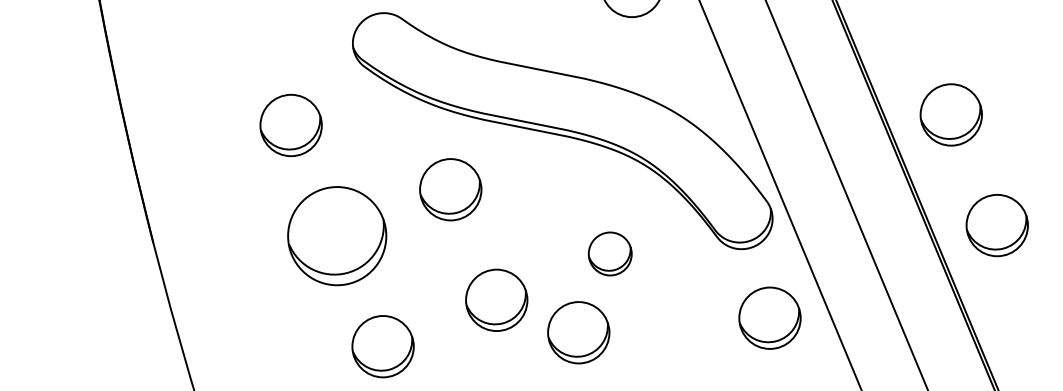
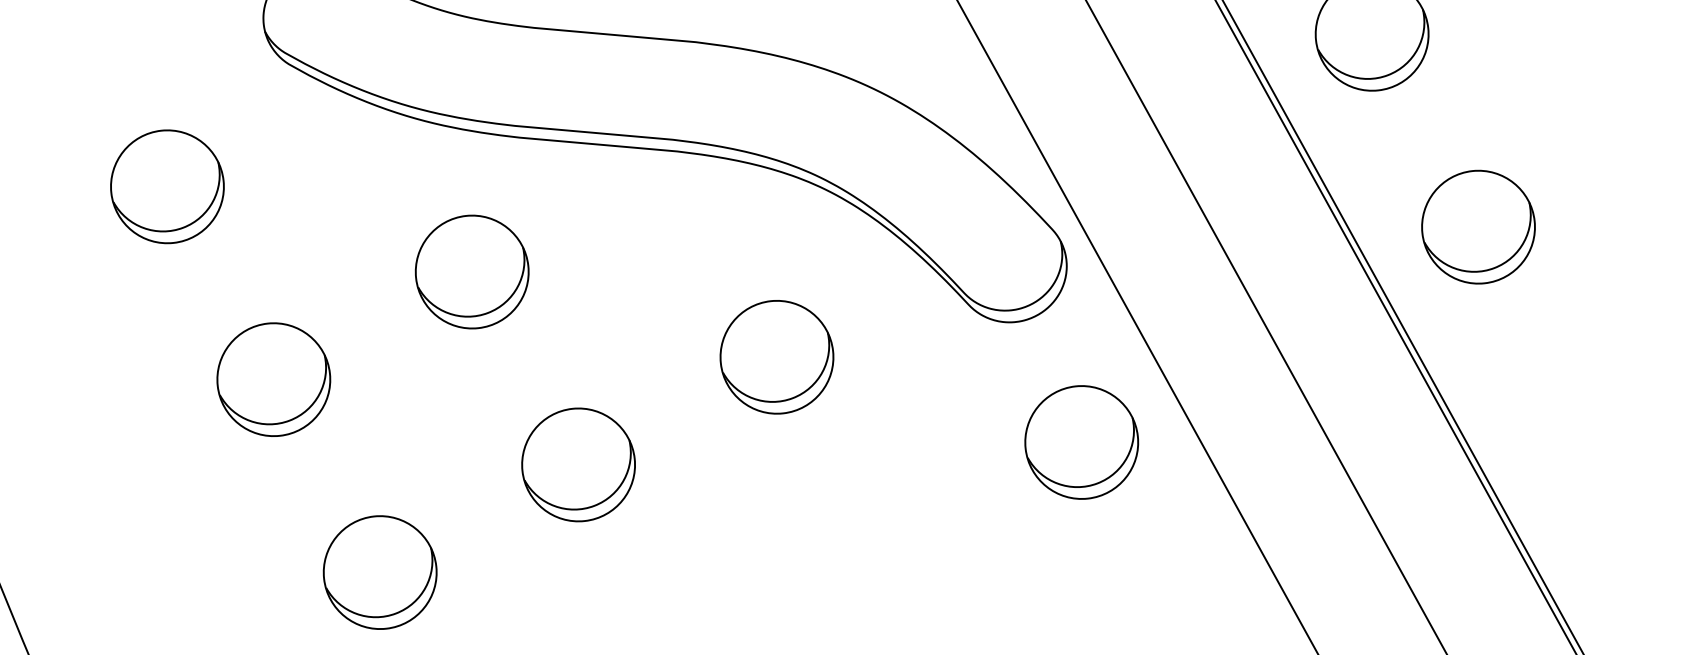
part: (336, 235) -> (272, 378), size x0.62
part: (609, 253) -> (775, 356), size x1.43
part: (578, 332) -> (734, 507), removed

